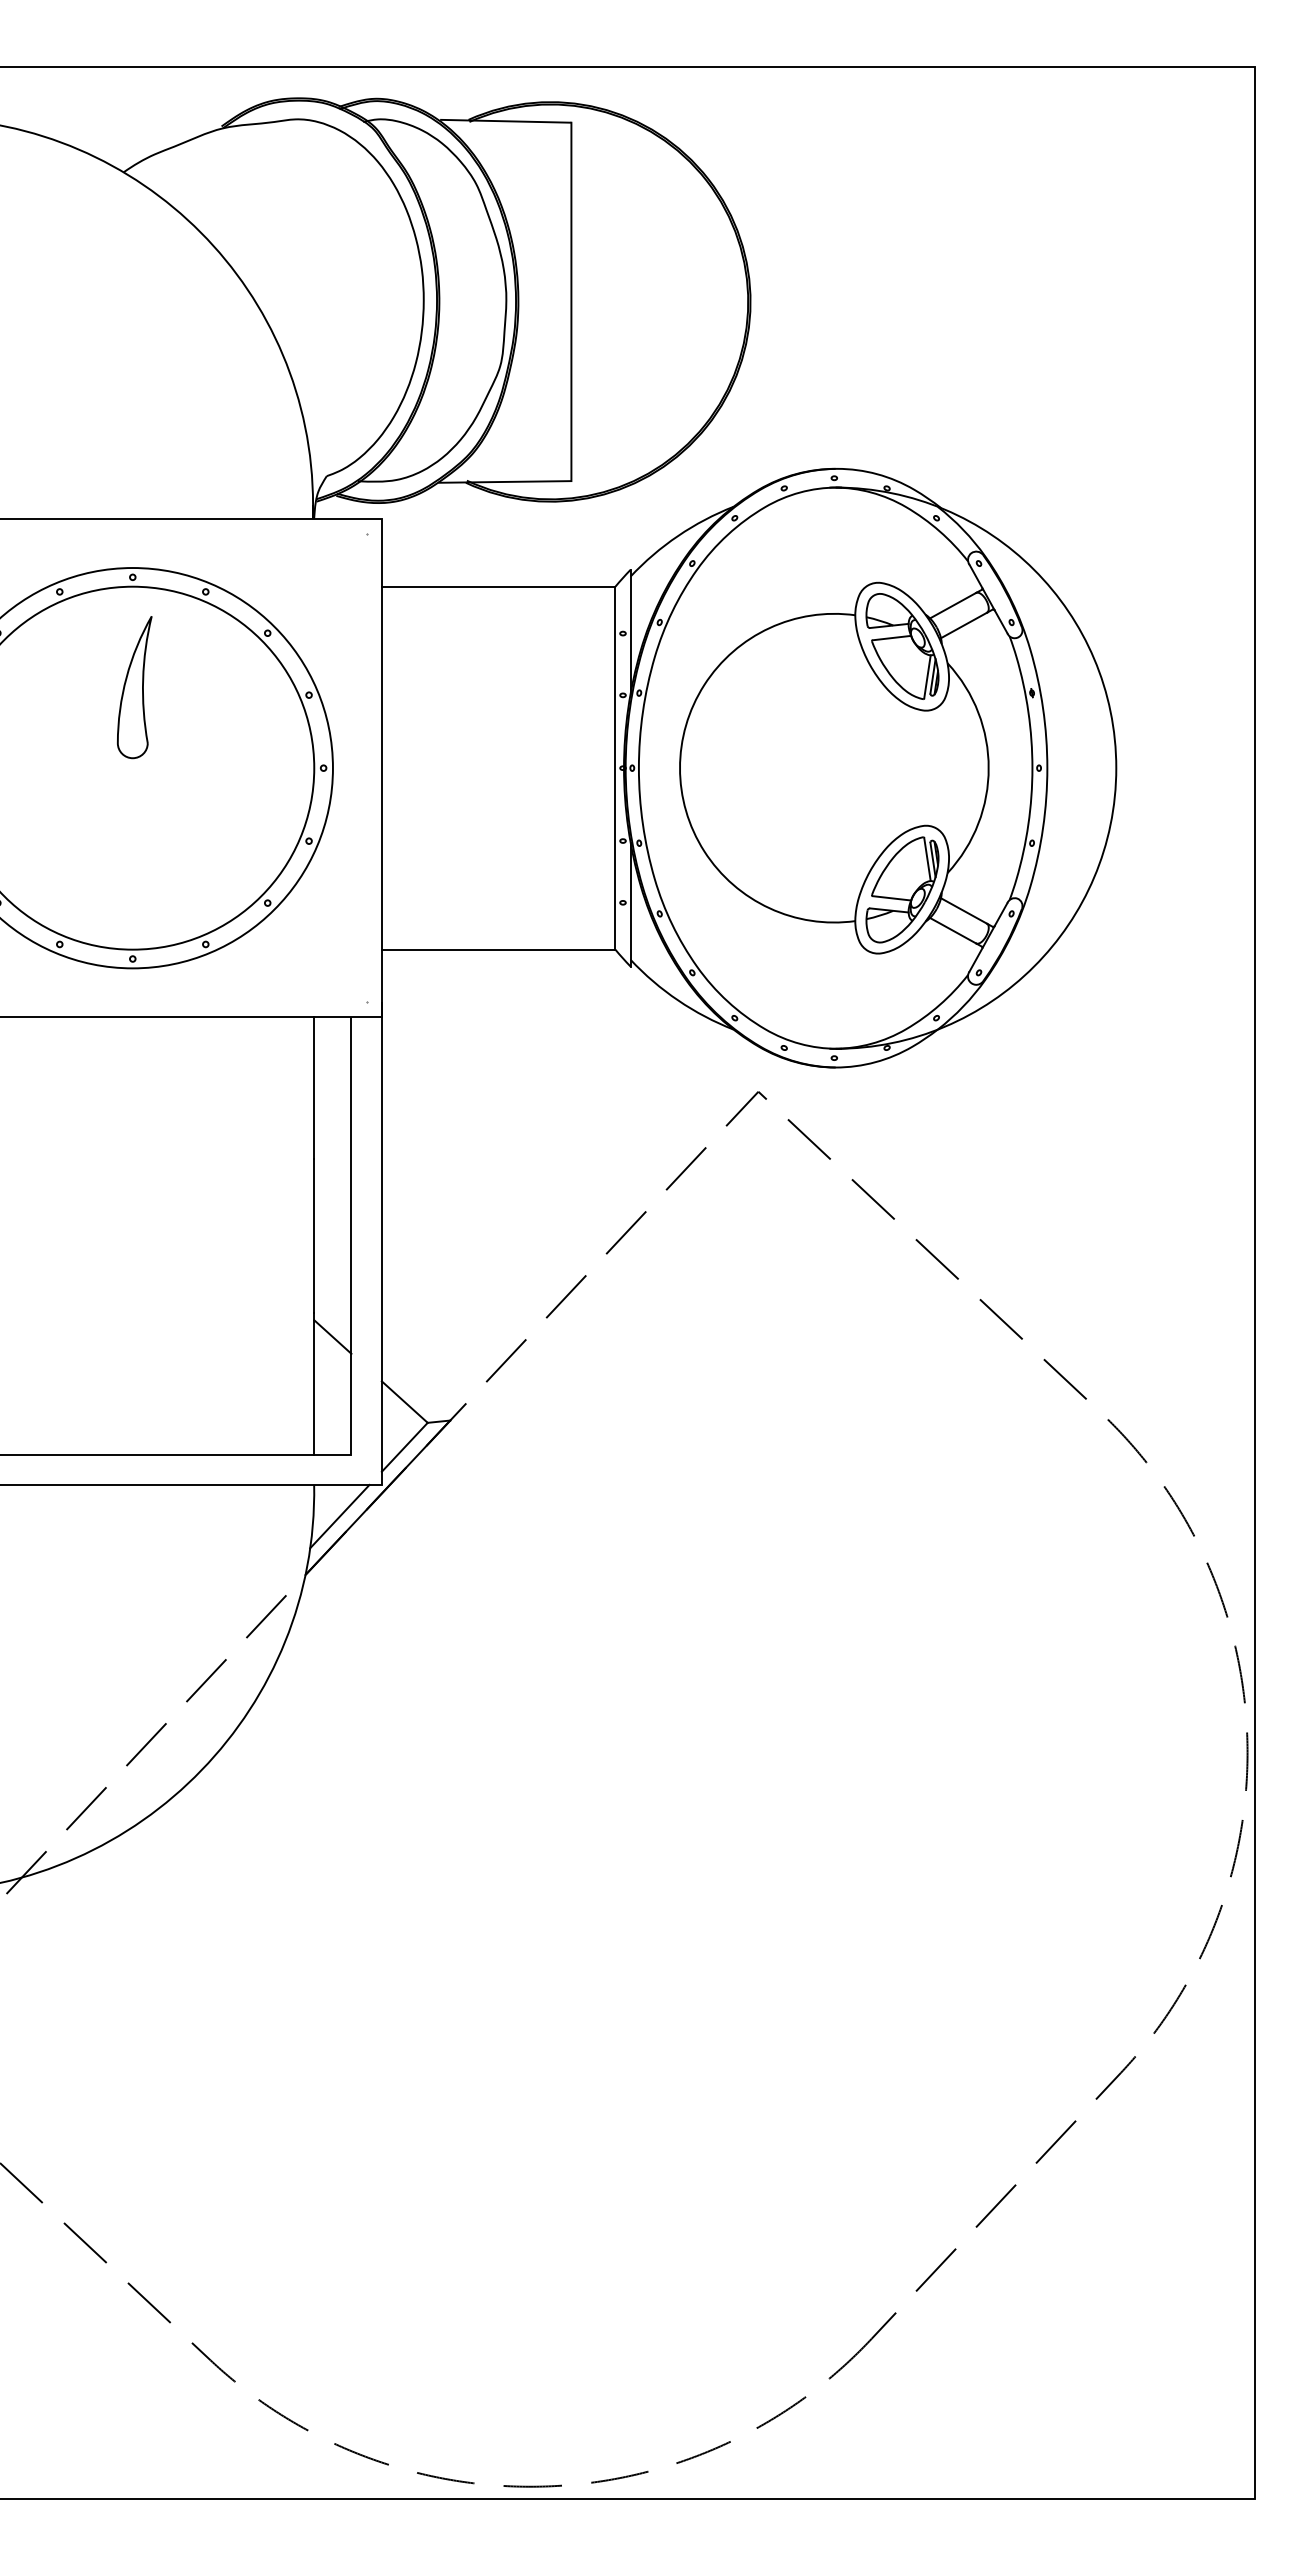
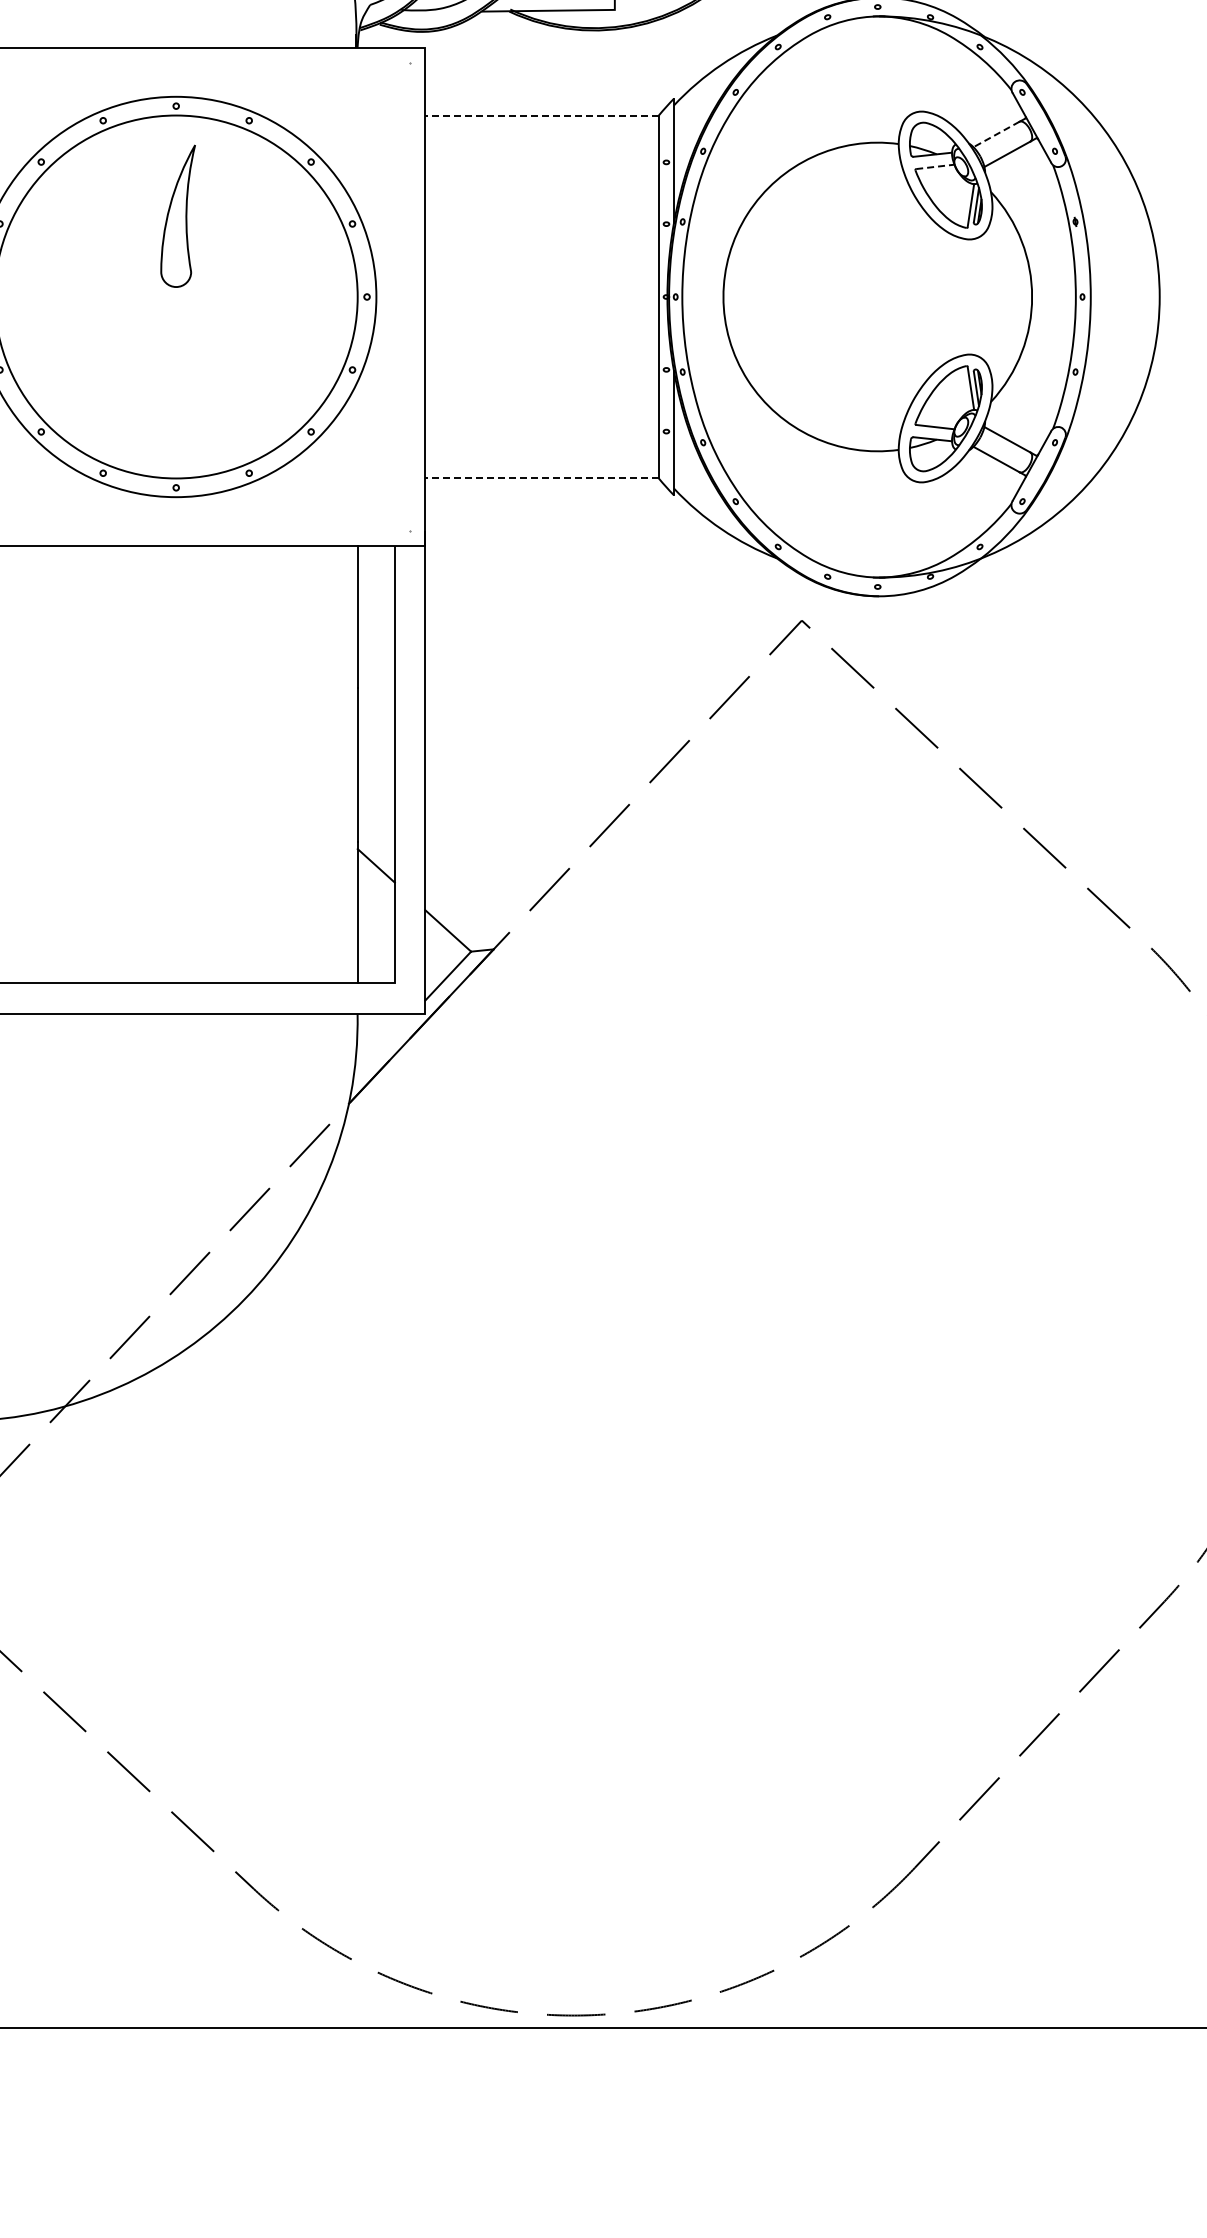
line: (498, 586) -> (541, 115), solid -> dashed
line: (952, 605) -> (995, 134), solid -> dashed
line: (892, 638) -> (935, 167), solid -> dashed
line: (498, 949) -> (541, 478), solid -> dashed
line: (339, 1516) -> (382, 1045), removed

